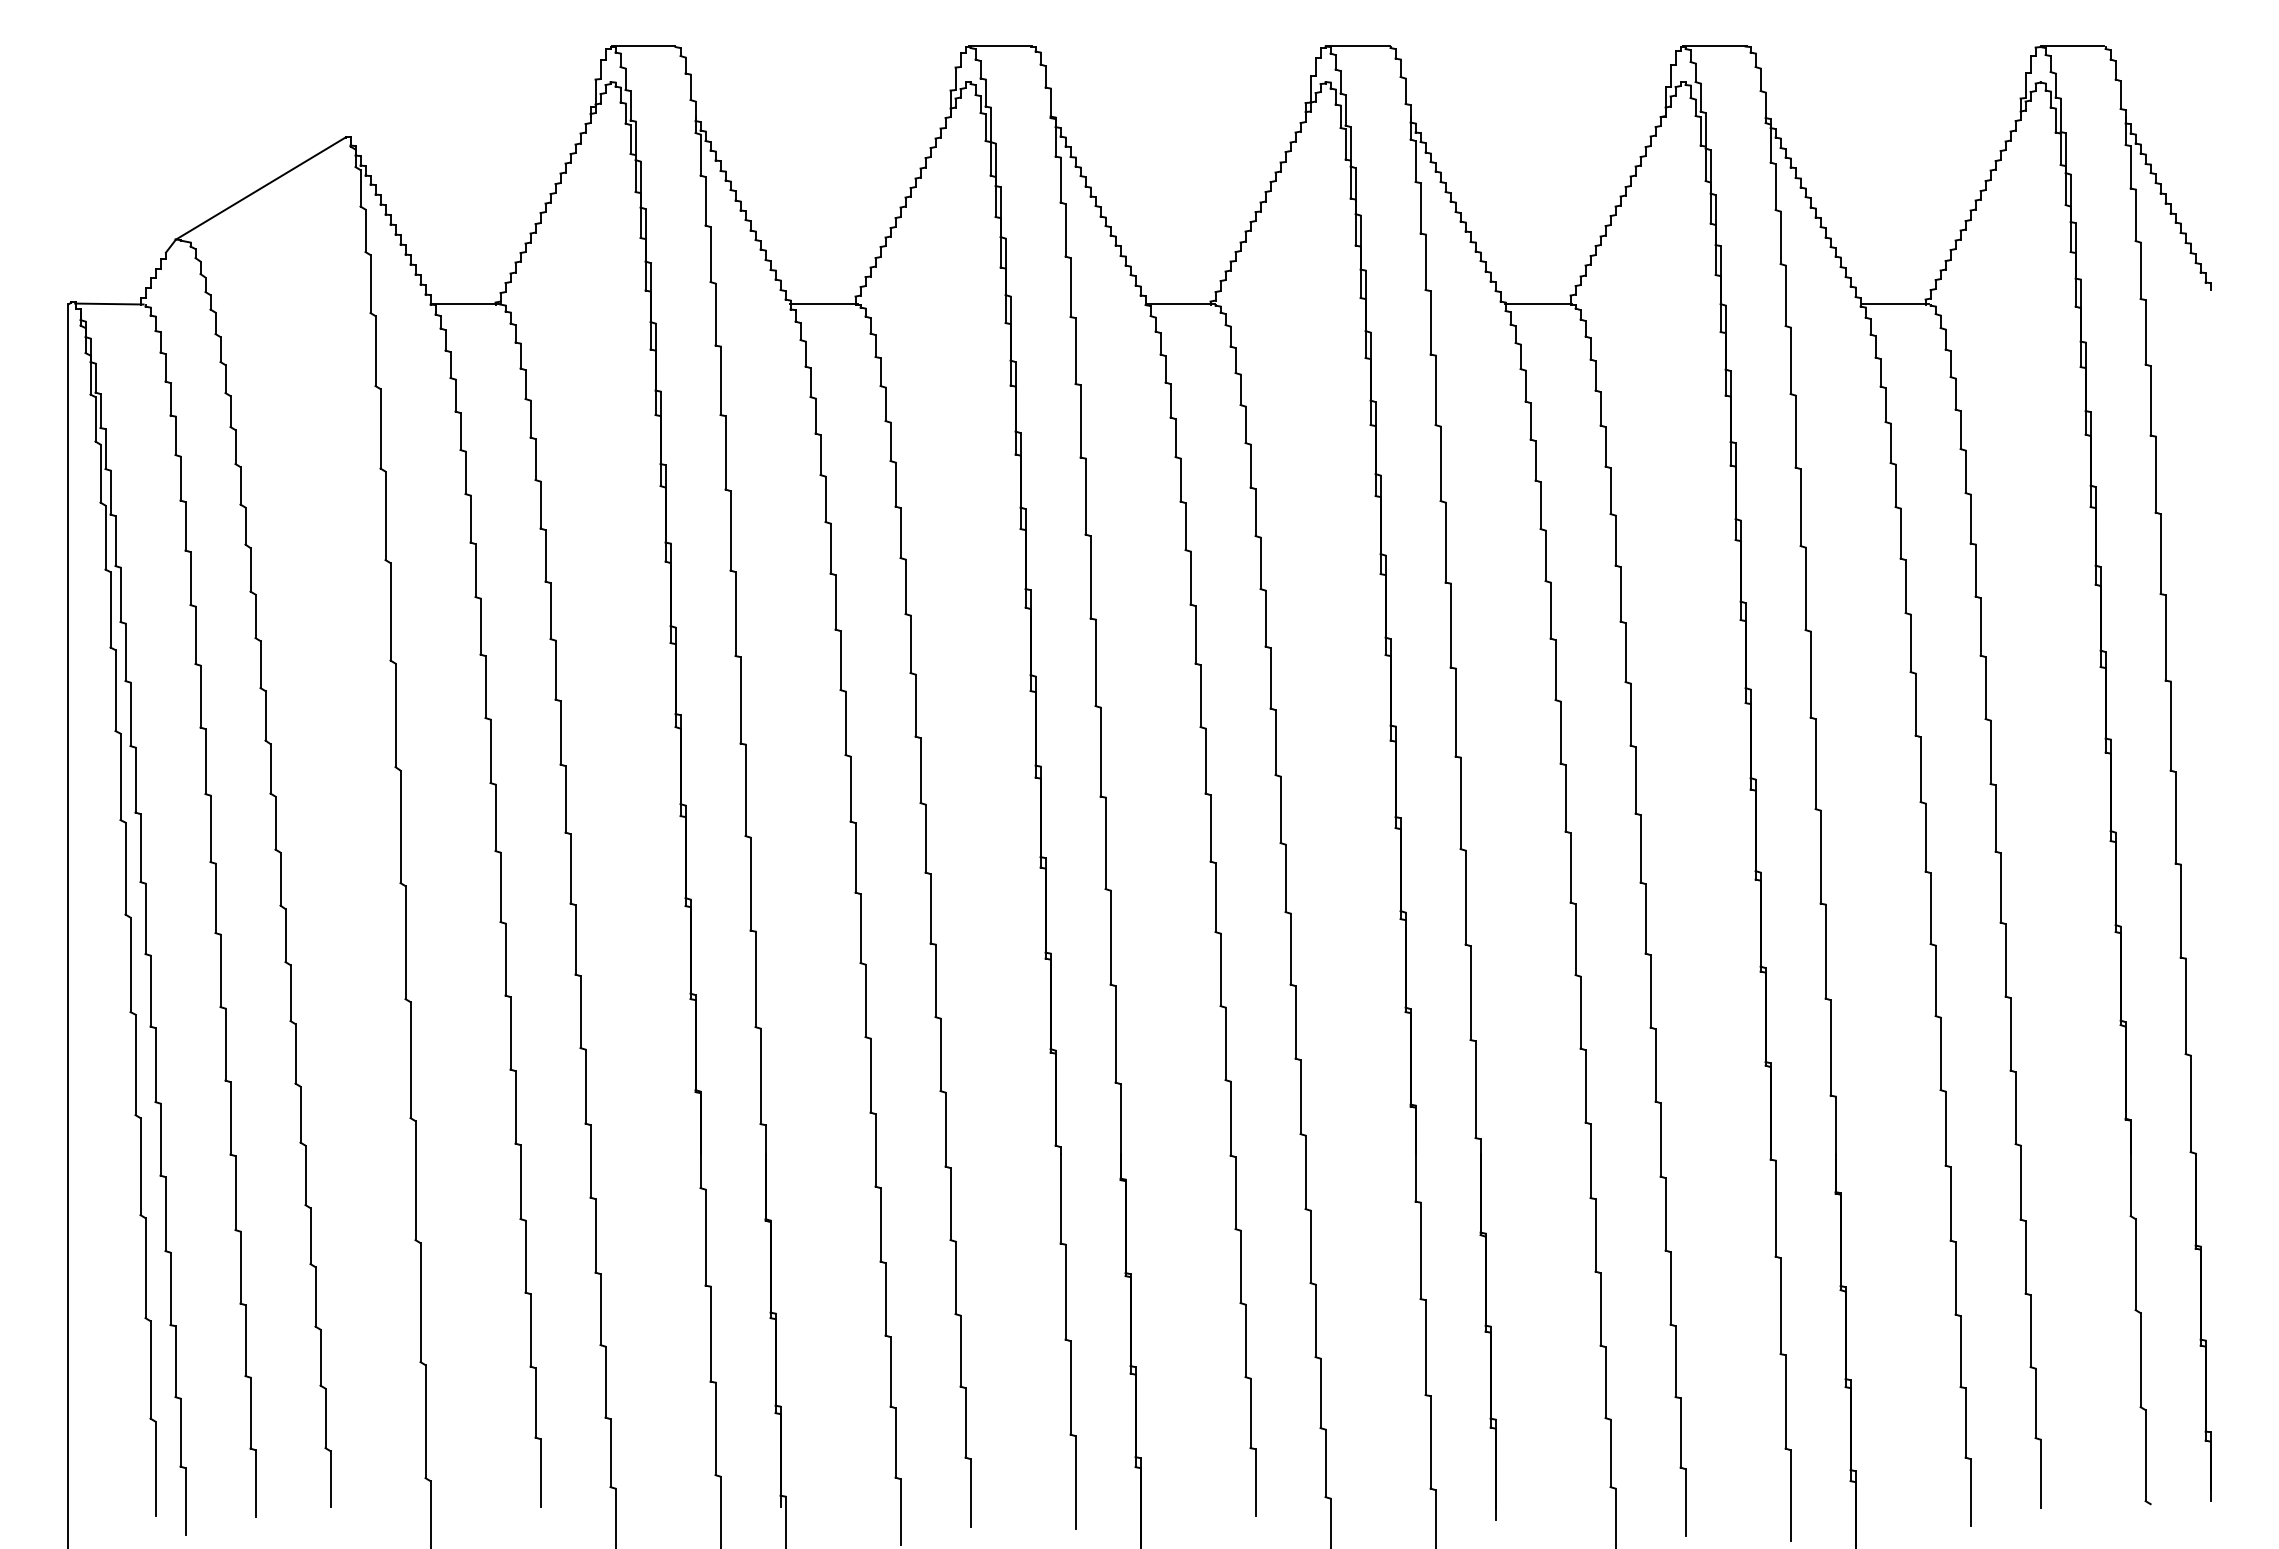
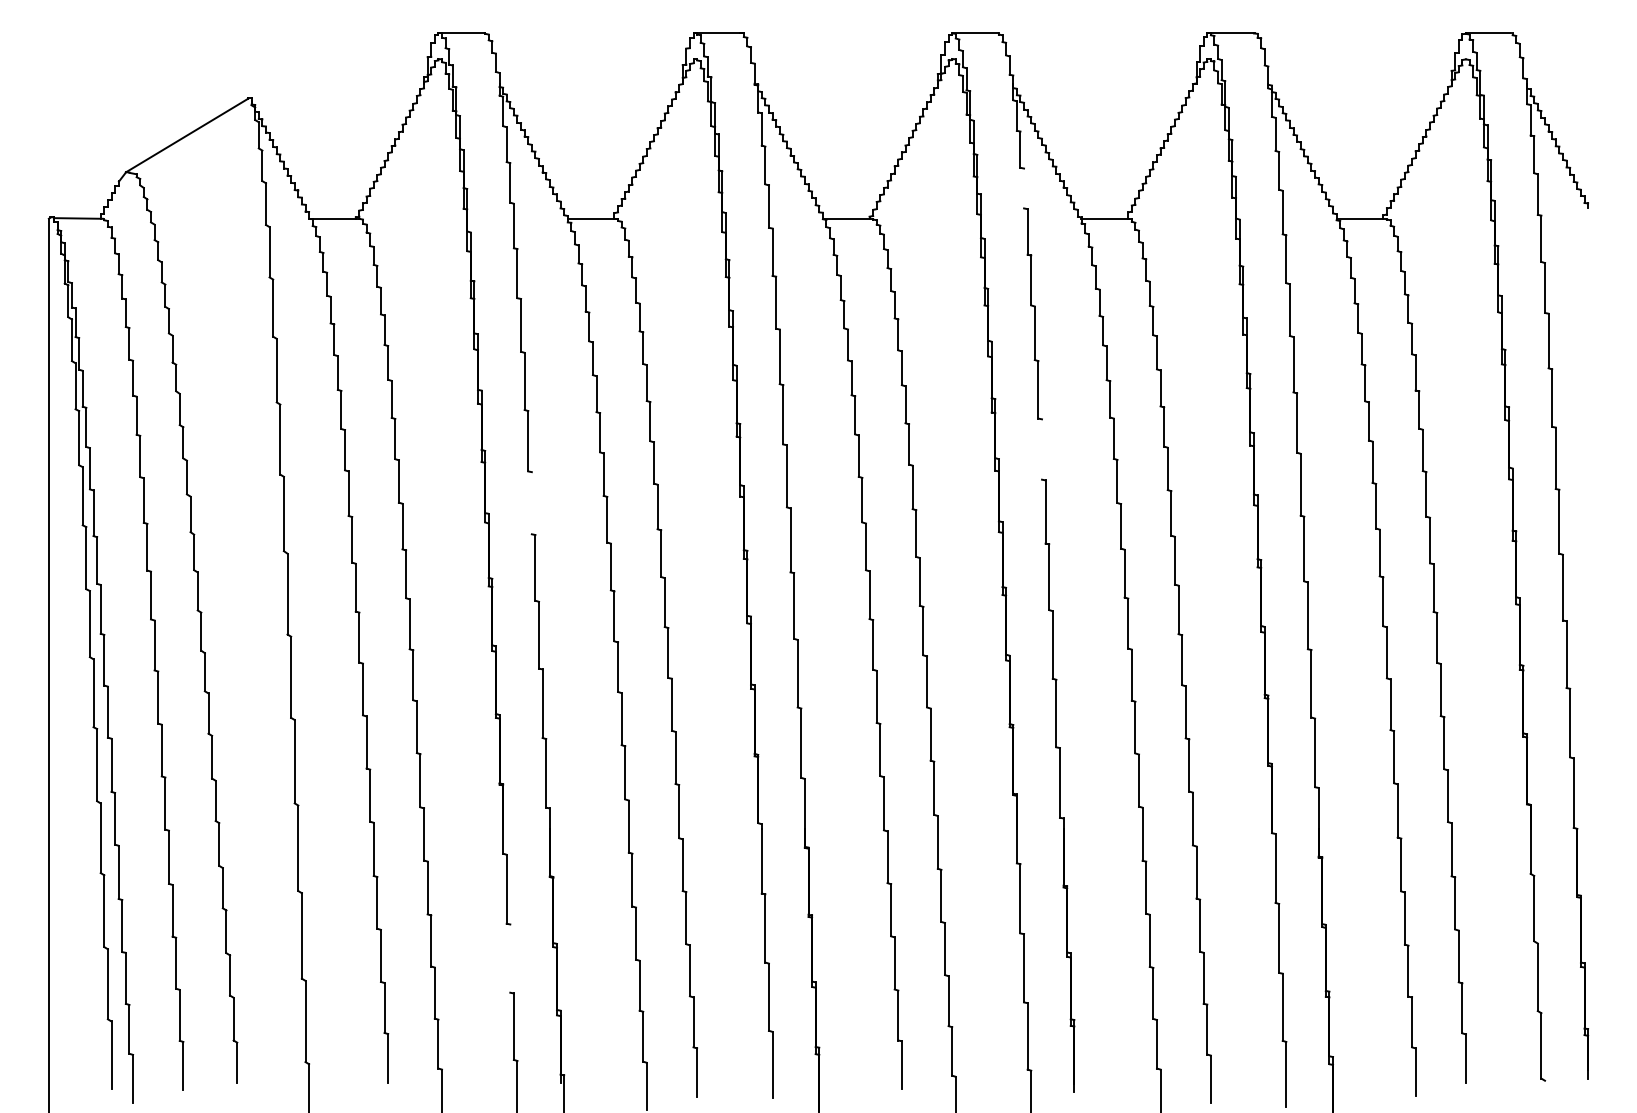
line: (1425, 262) -> (1023, 188), removed
line: (1450, 625) -> (1041, 449), removed
line: (740, 700) -> (531, 503), removed
line: (710, 1333) -> (510, 958), removed

